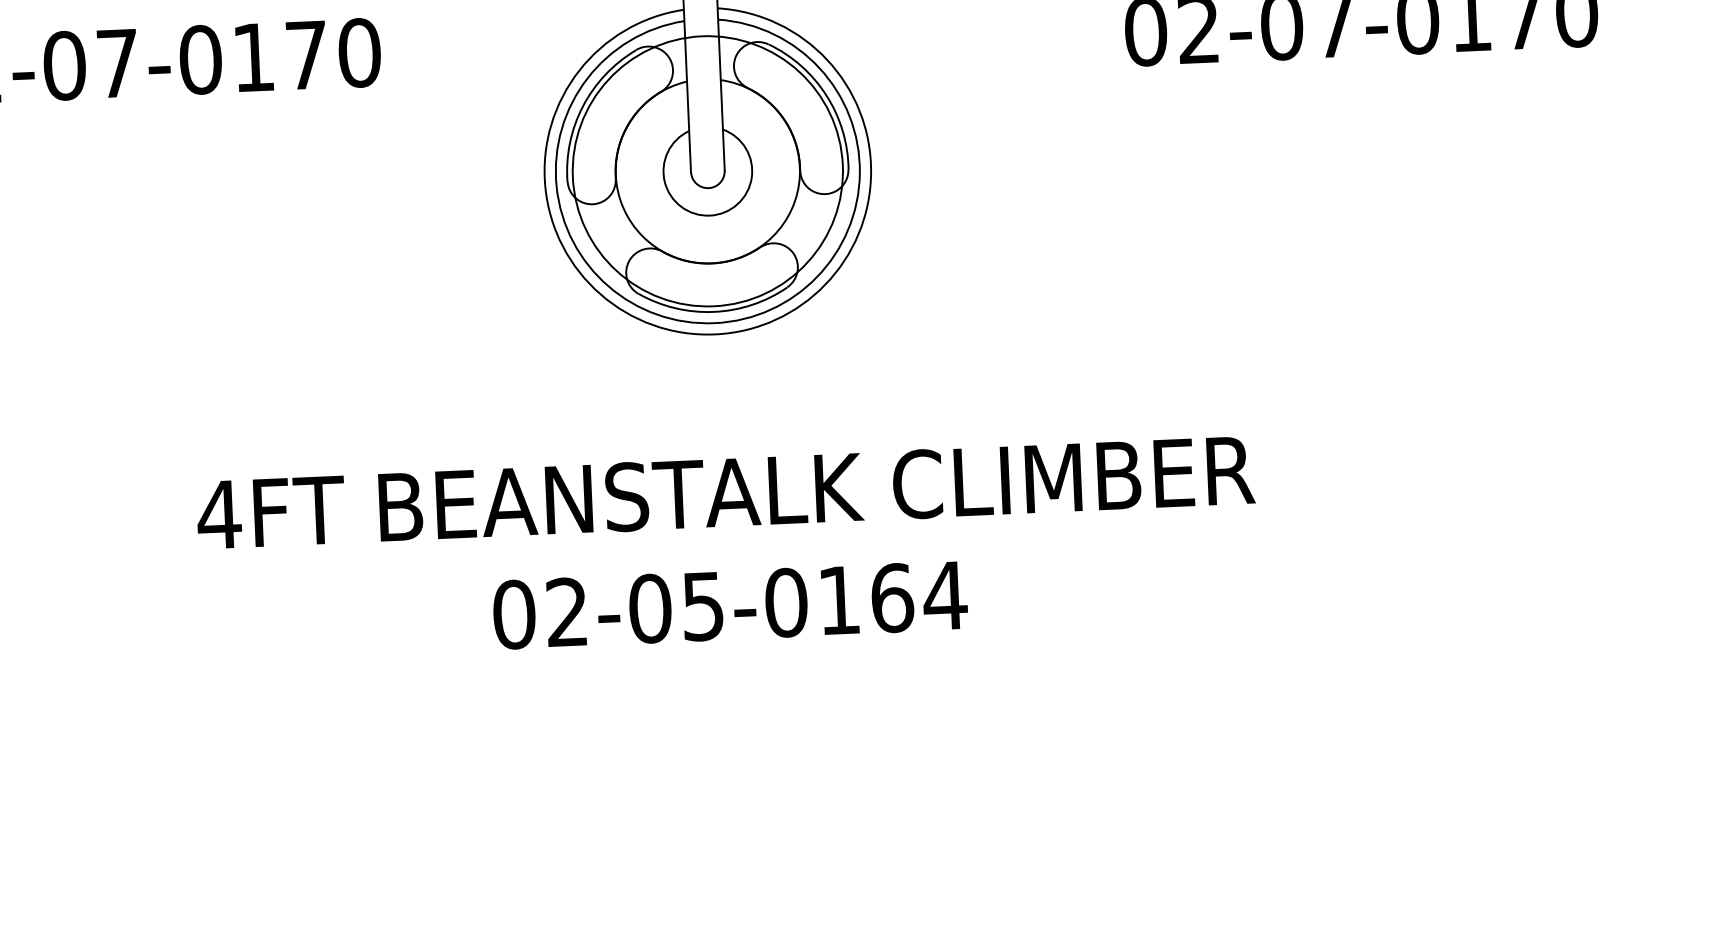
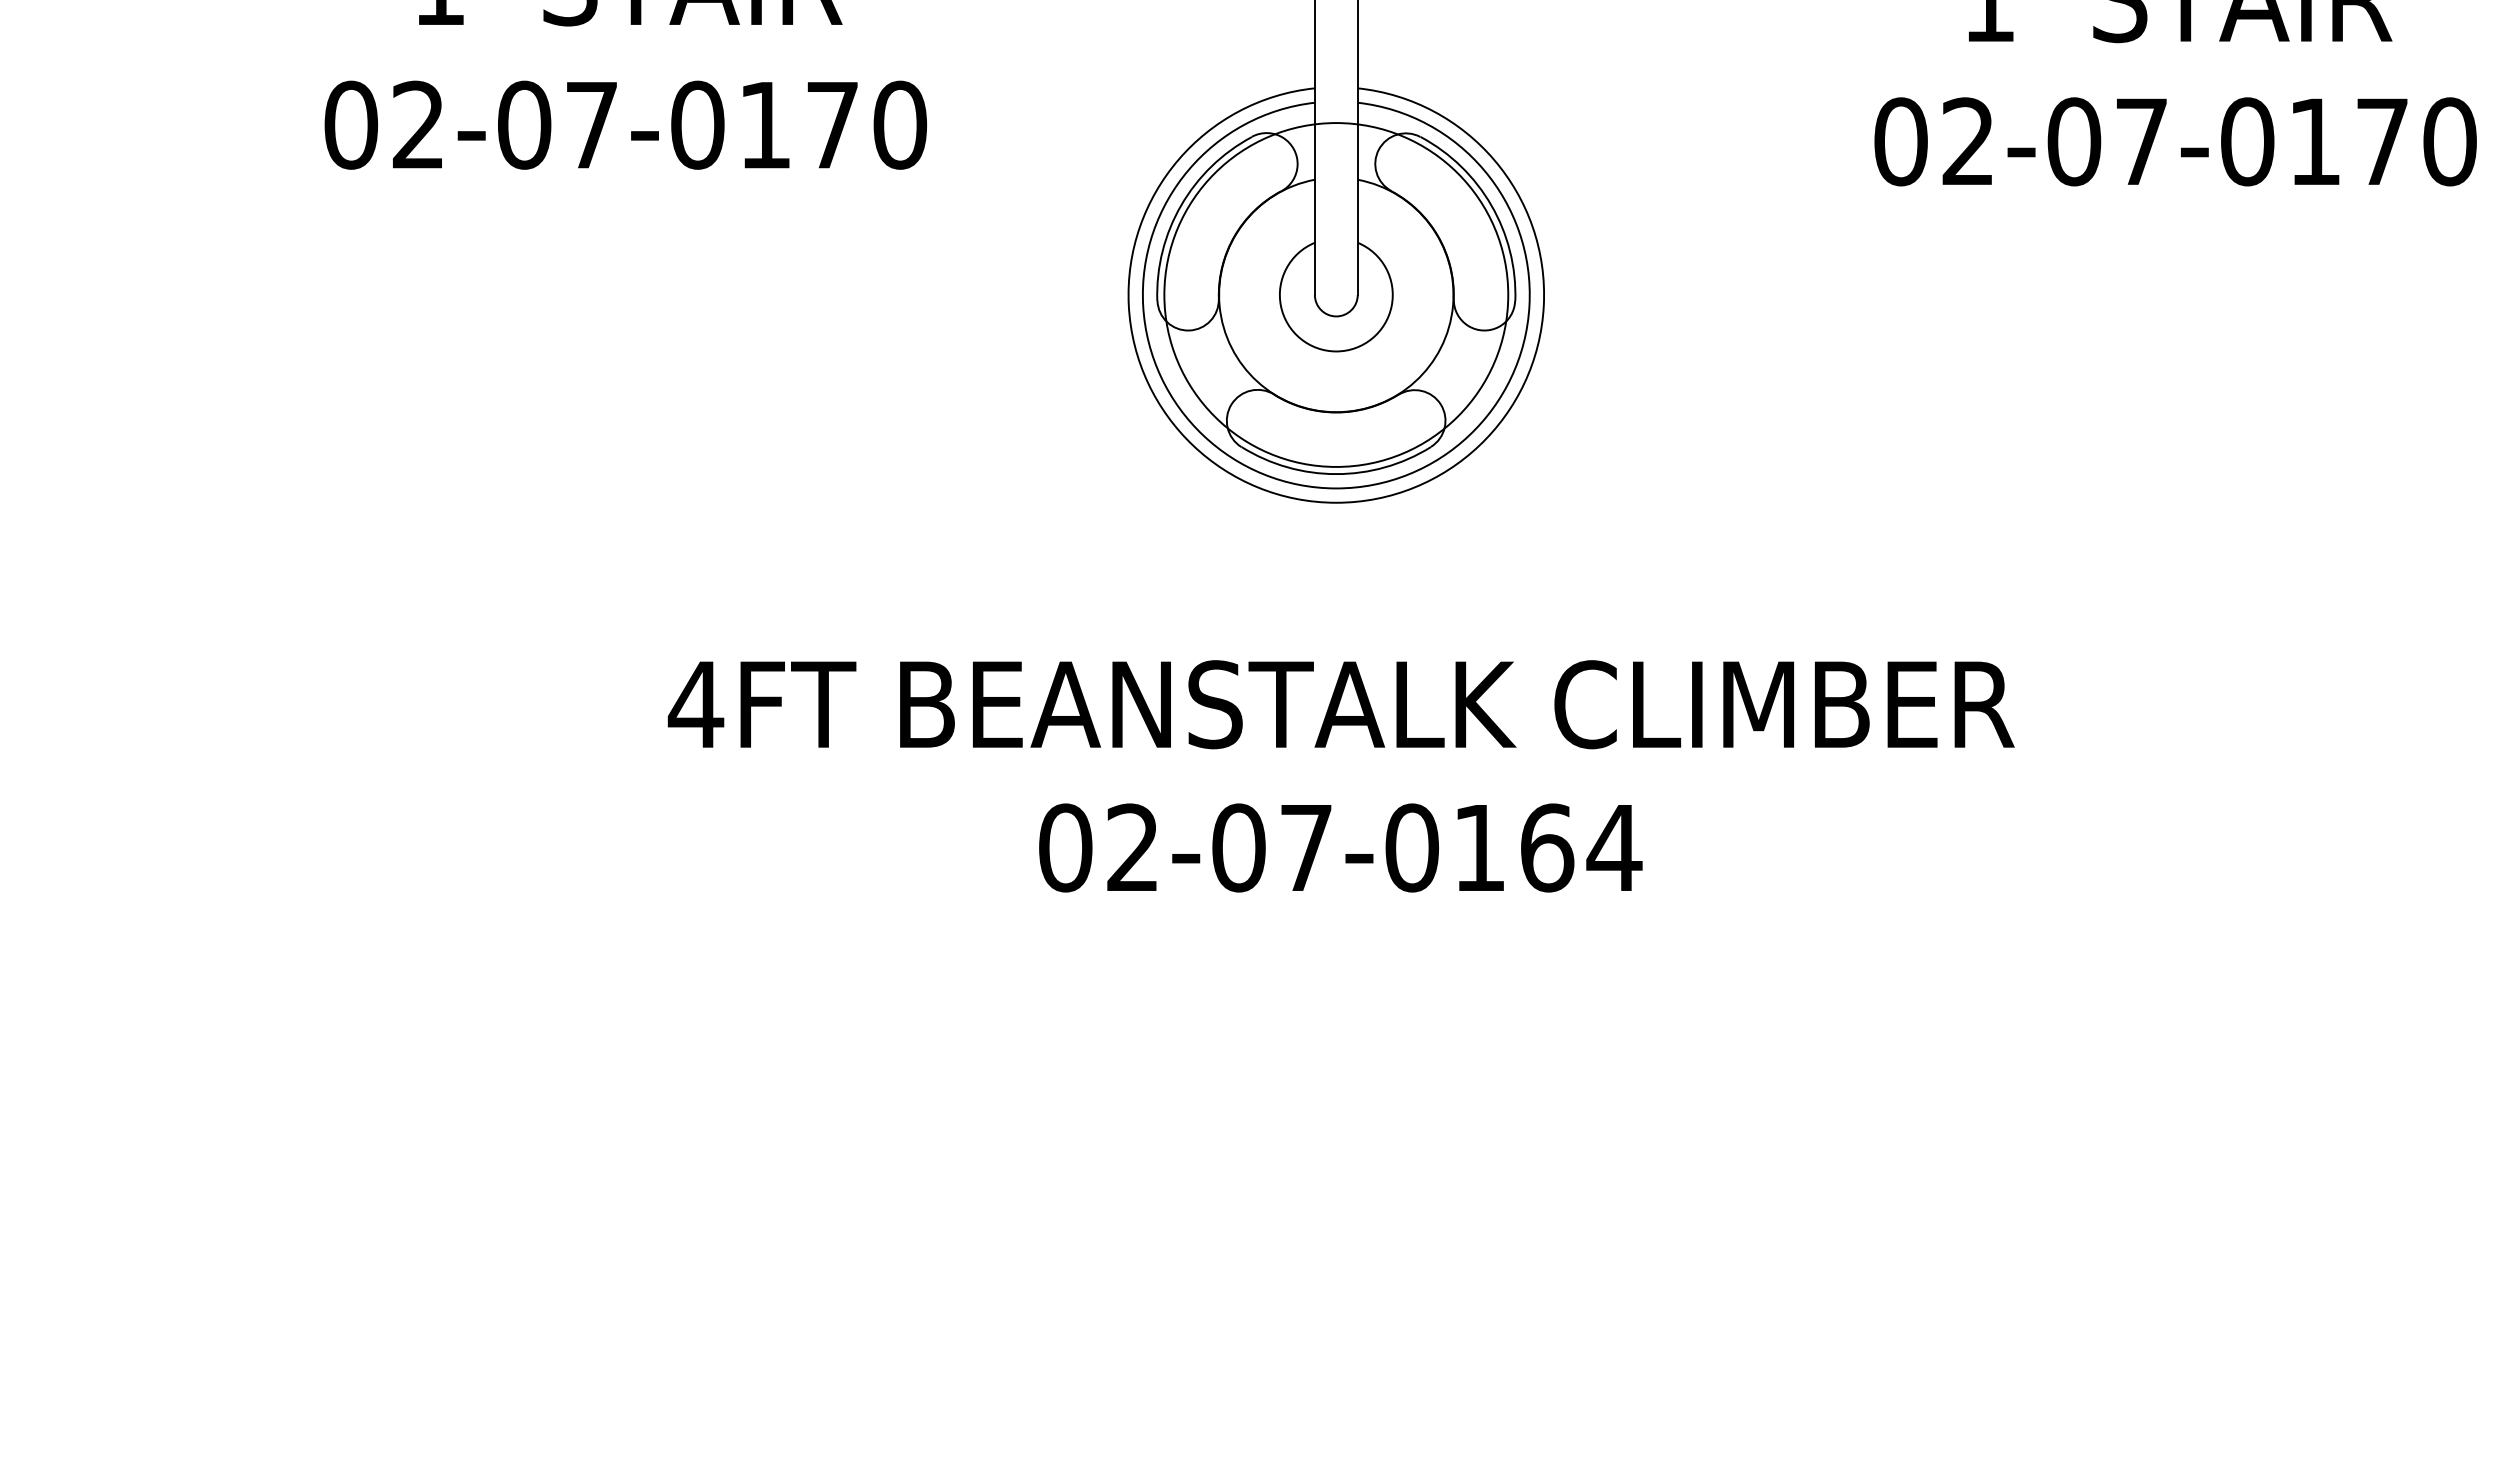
text: (703, 606) -> (1306, 848), 02-05-0164 -> 02-07-0164

